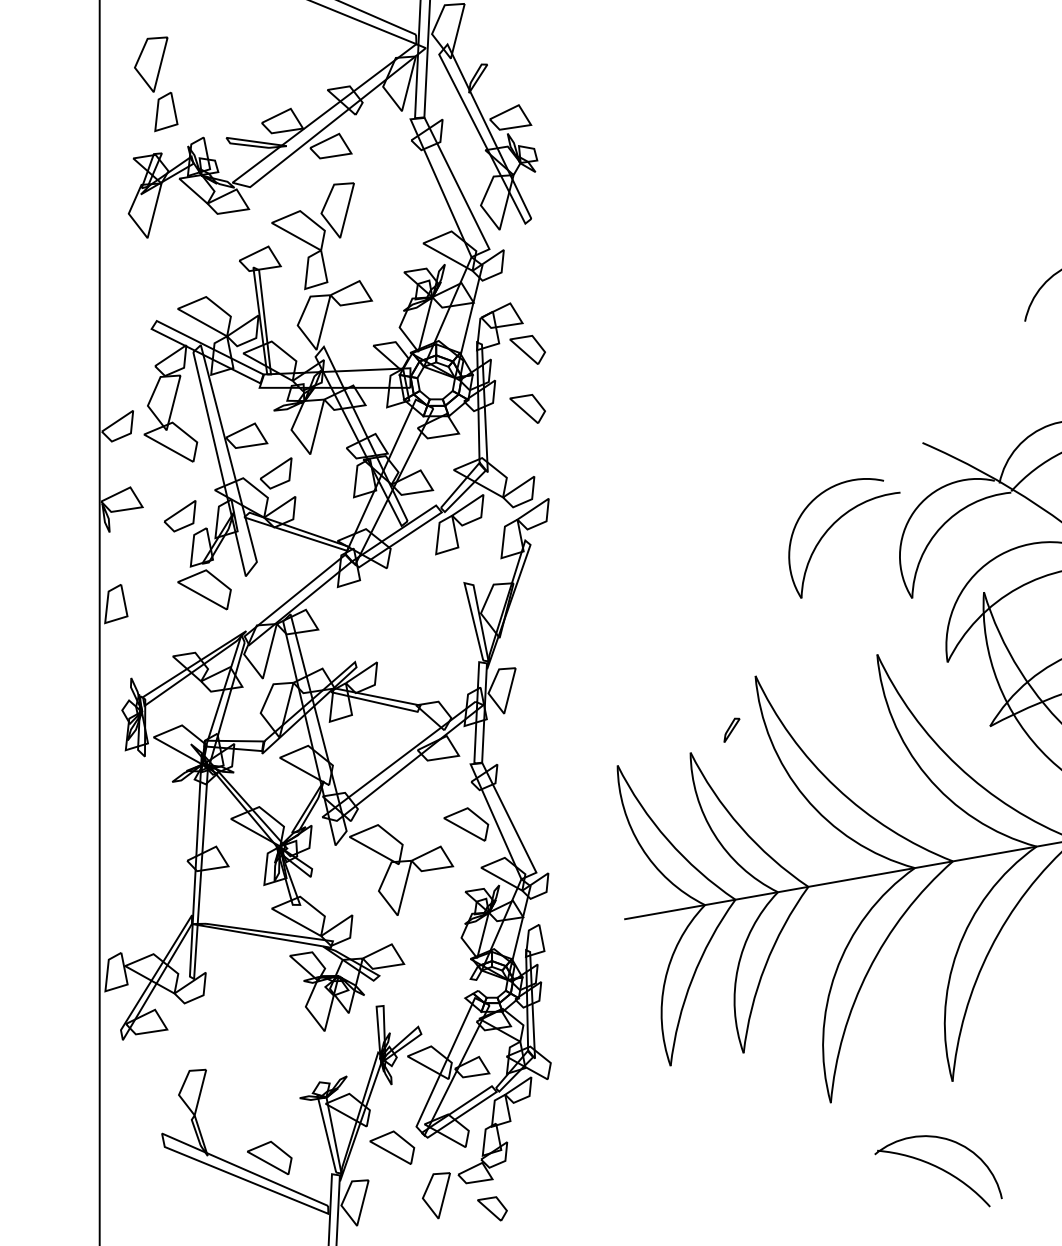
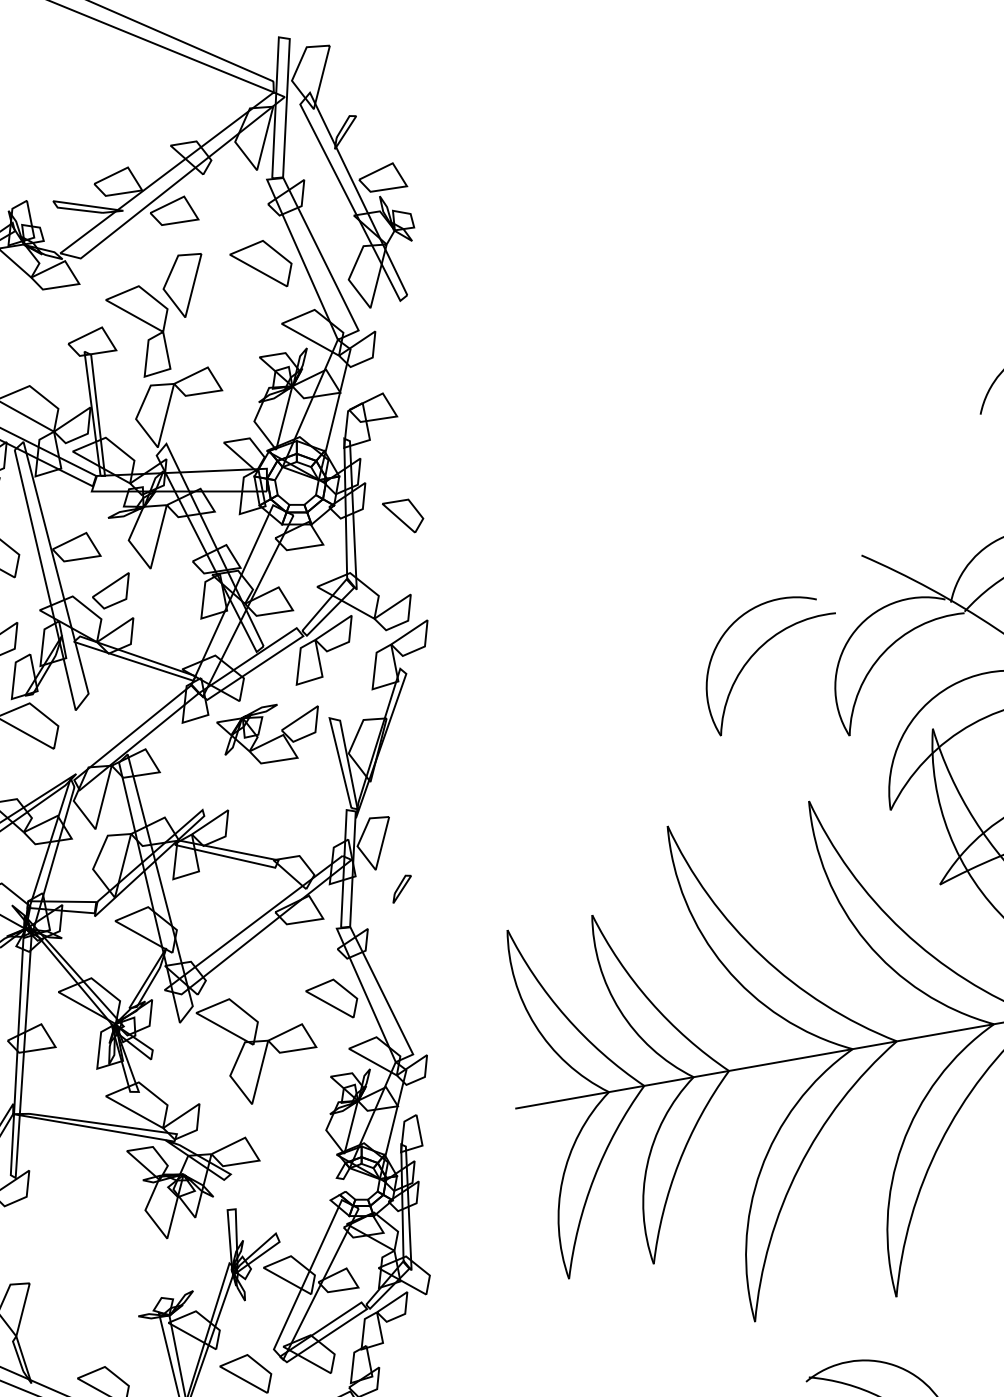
part: (405, 191) -> (261, 263), added
part: (527, 349) -> (402, 446), removed
part: (410, 596) -> (266, 733), added
part: (731, 729) -> (401, 888), moved

